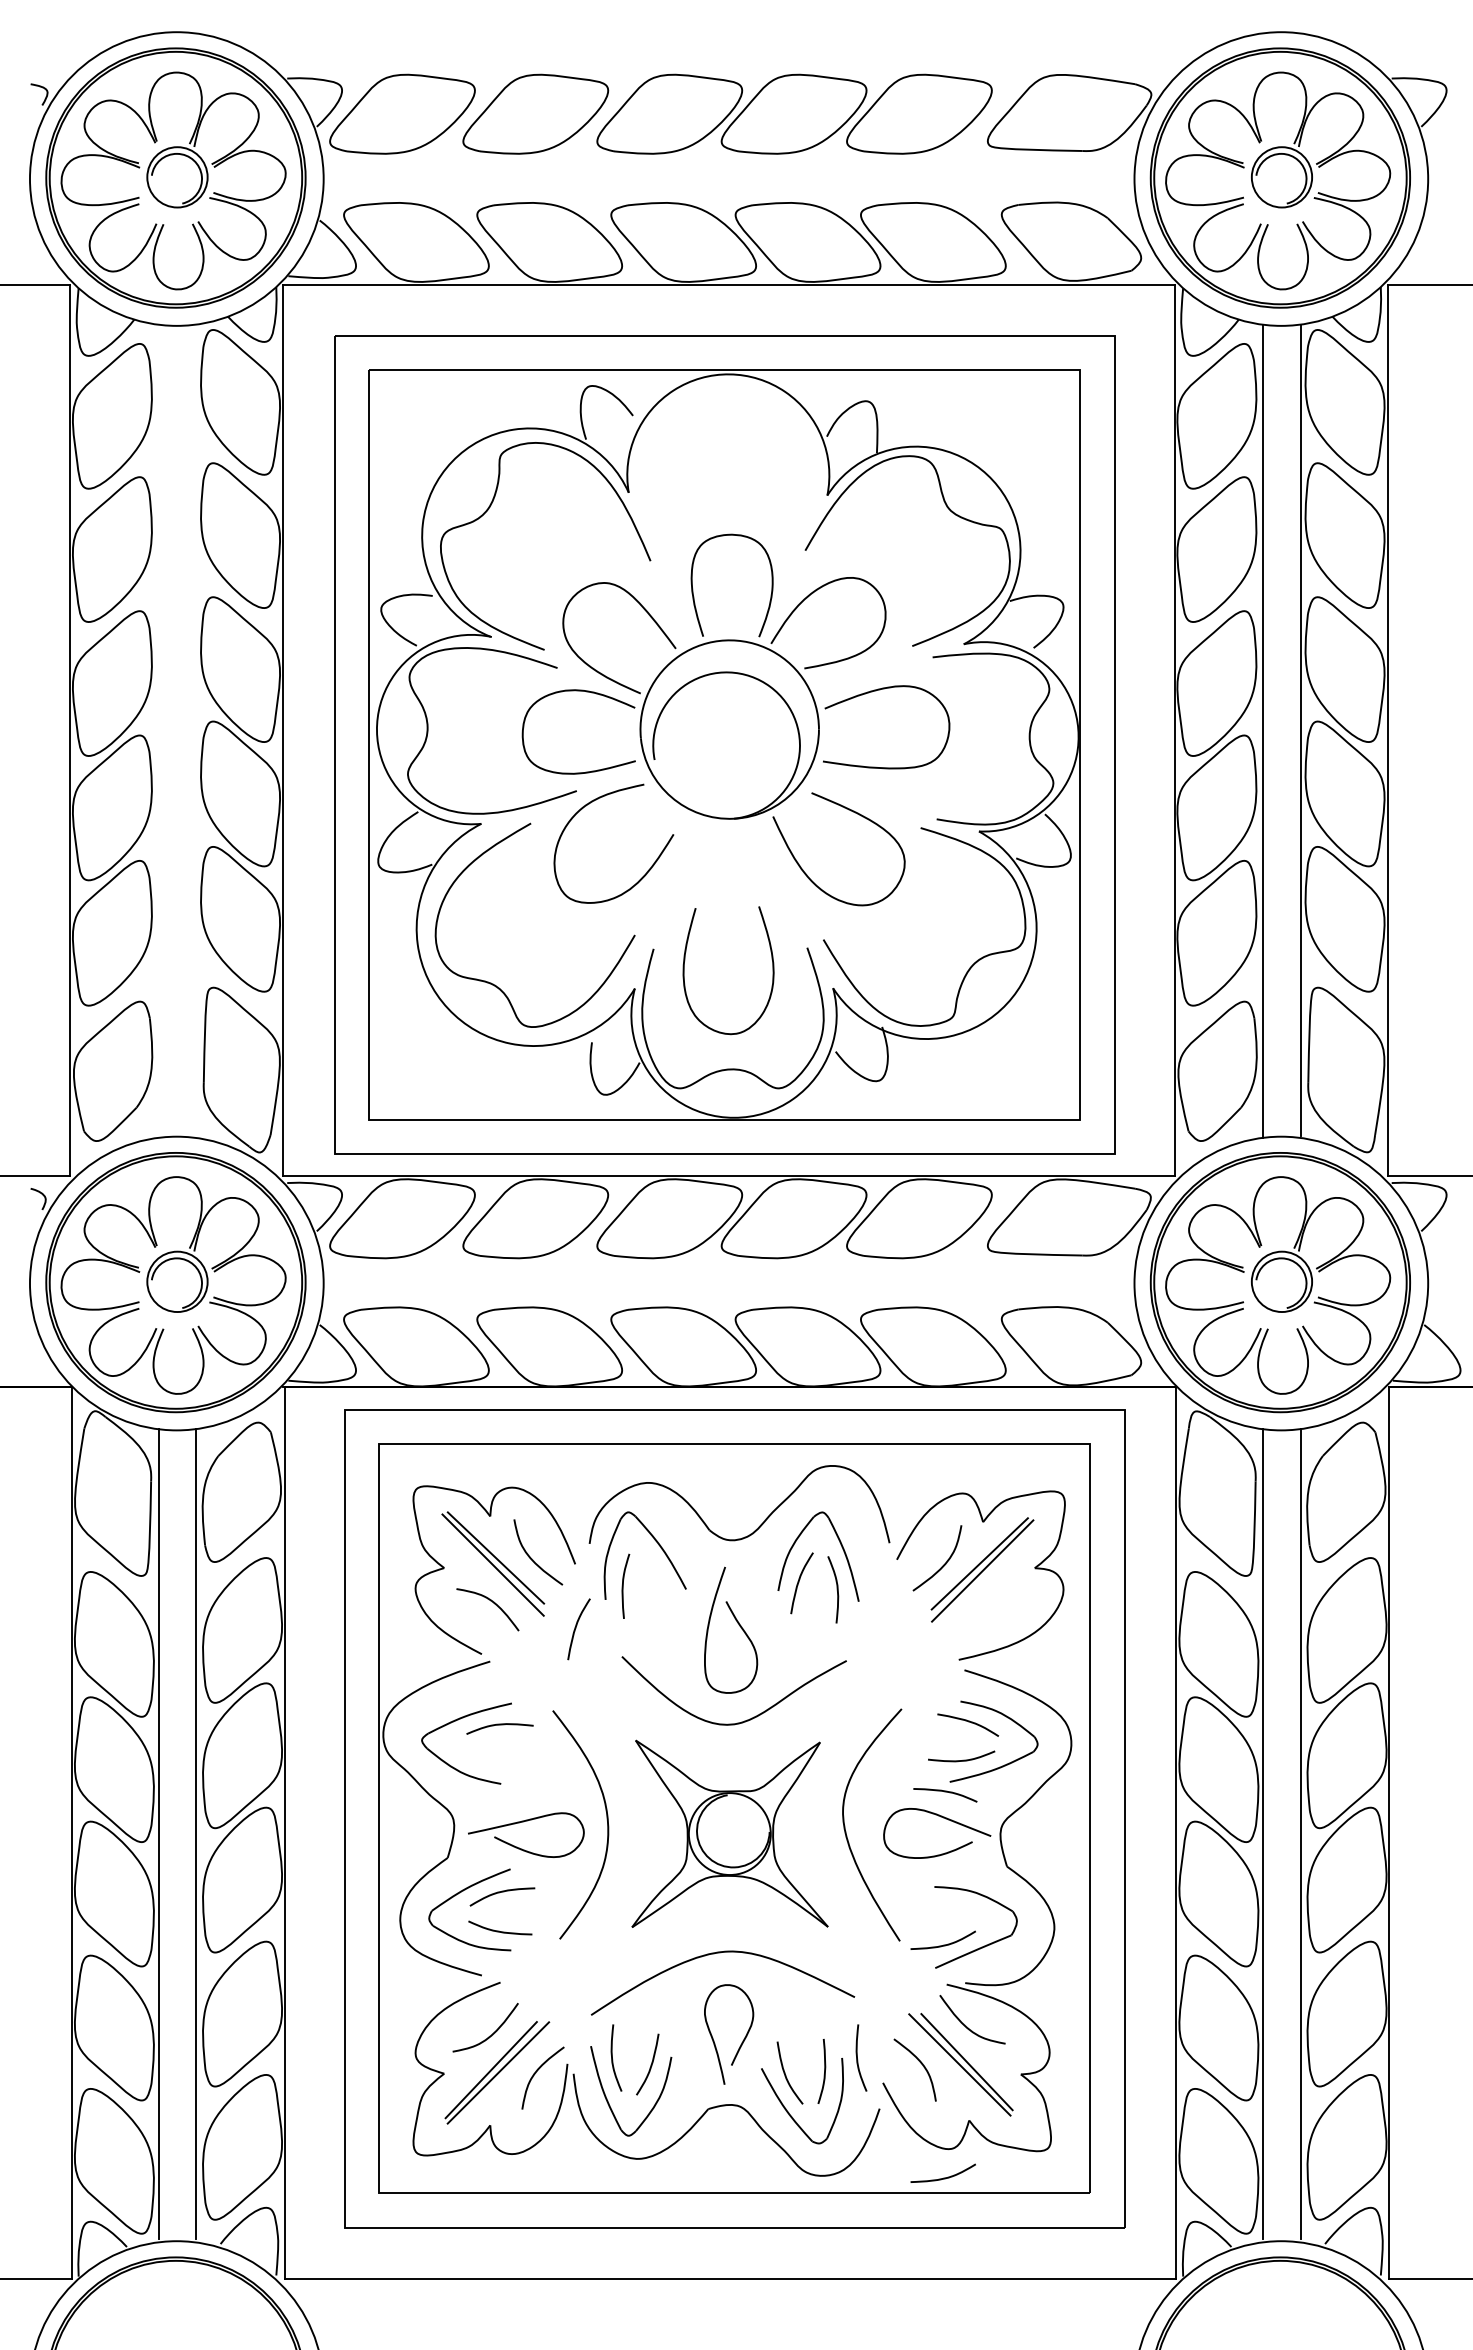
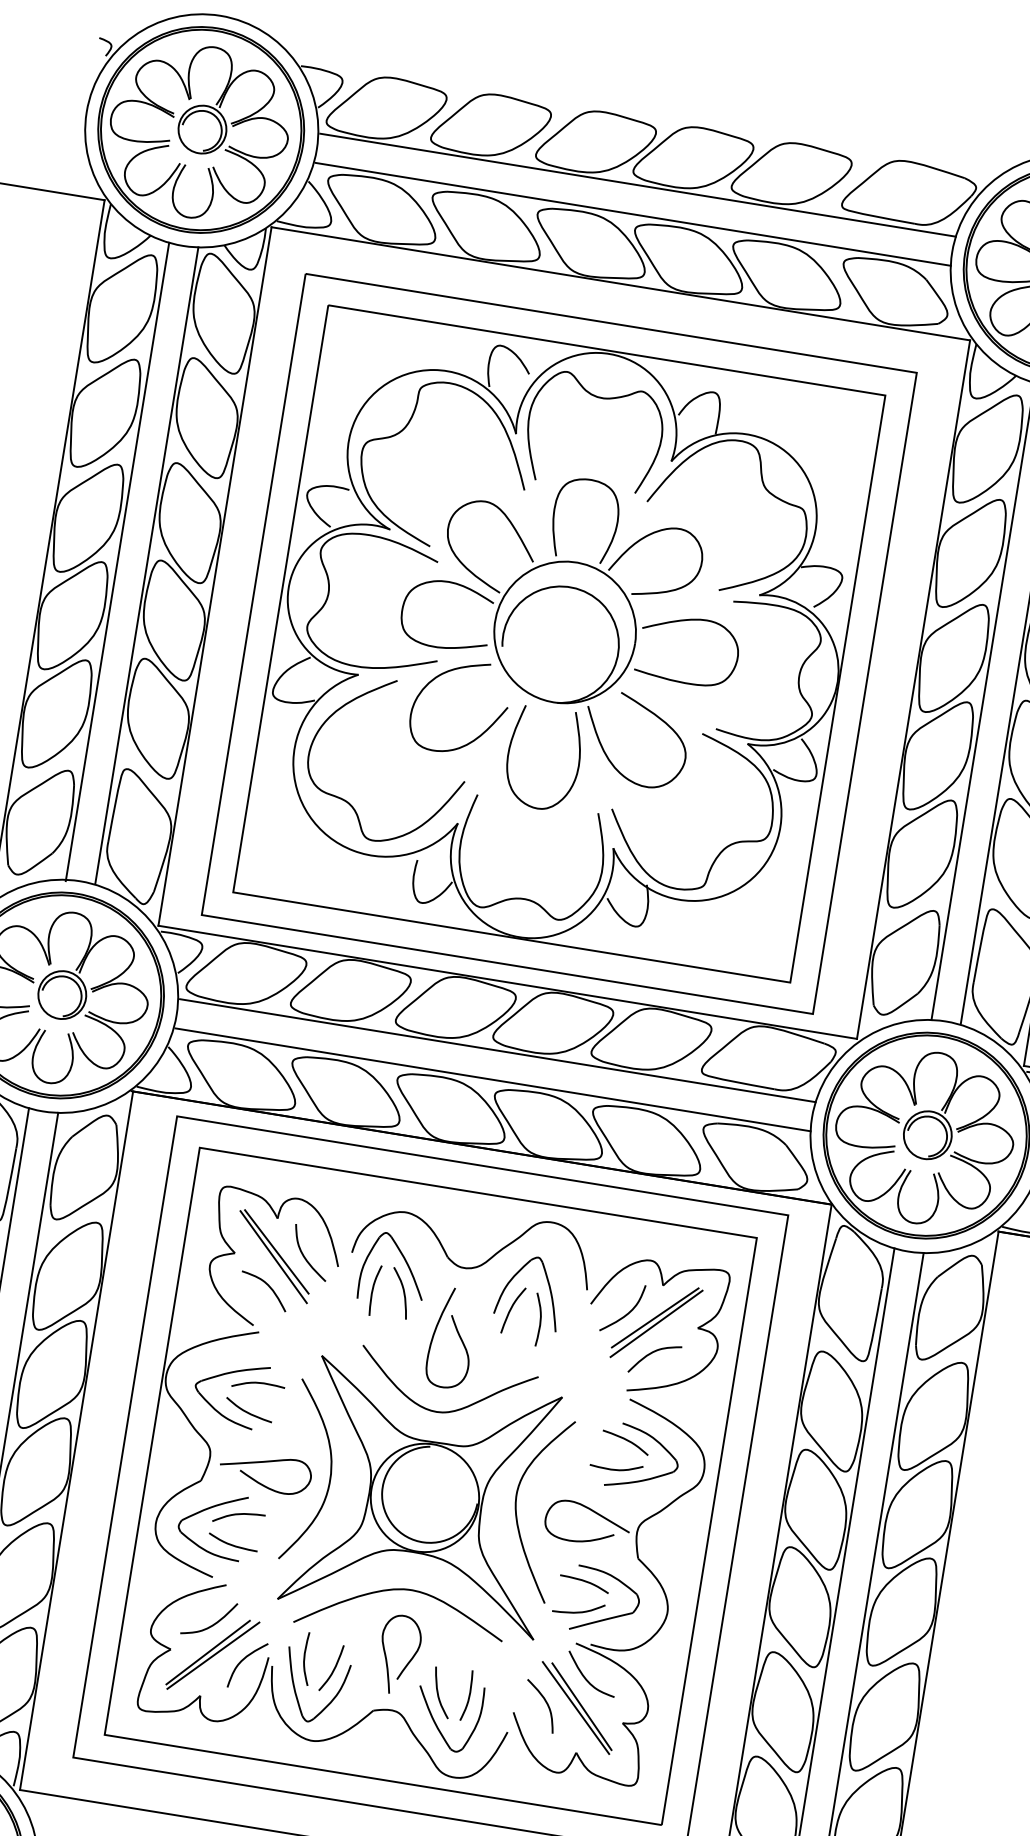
line: (729, 158) -> (637, 184), added
line: (729, 195) -> (632, 213), added
curve: (725, 431) -> (599, 398), added
line: (196, 730) -> (147, 565), added
line: (158, 731) -> (117, 561), added
curve: (684, 970) -> (509, 752), moved
line: (729, 1263) -> (497, 1050), added
line: (729, 1300) -> (492, 1079), added
curve: (661, 1583) -> (403, 1292), added
curve: (982, 1609) -> (651, 1354), added
curve: (576, 1628) -> (330, 1317), removed
curve: (491, 1762) -> (247, 1411), added
curve: (945, 1792) -> (584, 1582), moved
part: (729, 1833) -> (424, 1497), size x1.67
curve: (858, 2059) -> (497, 1690), removed
curve: (943, 2177) -> (548, 1794), removed

